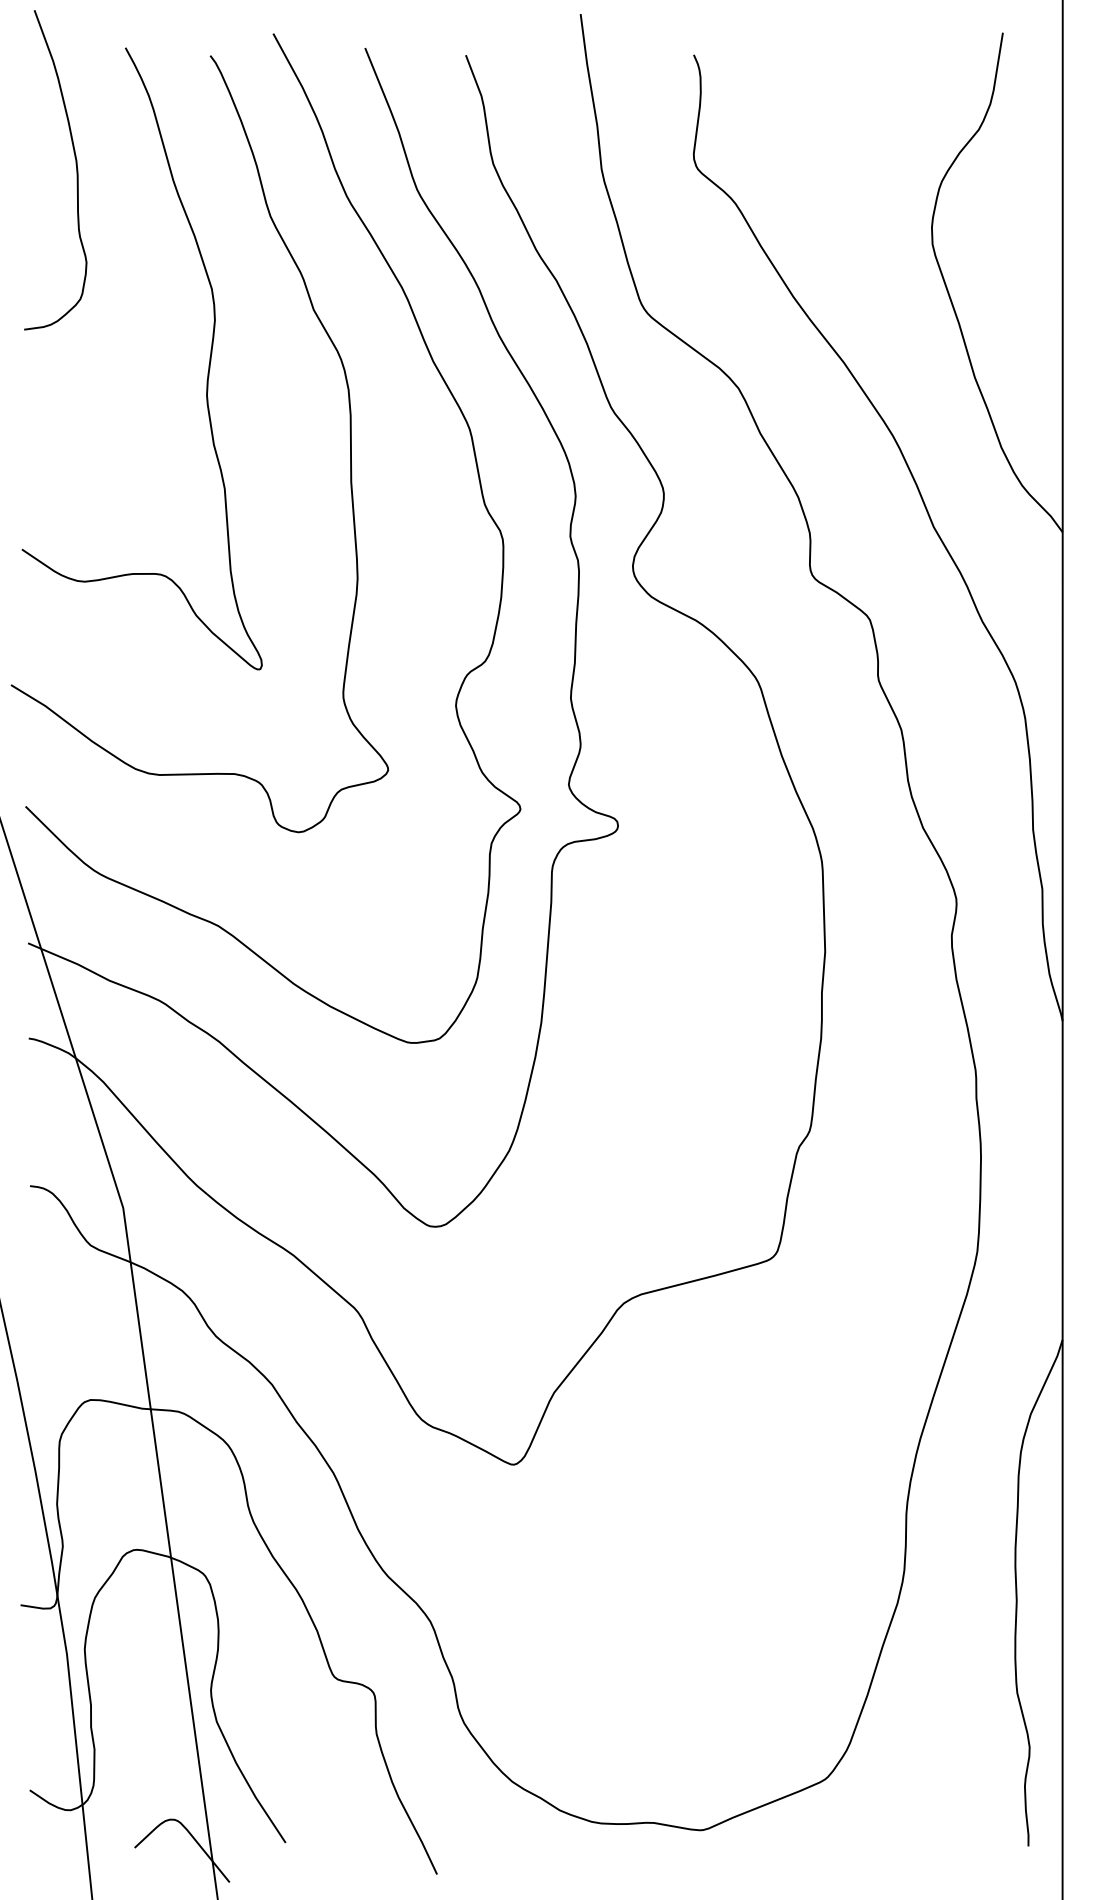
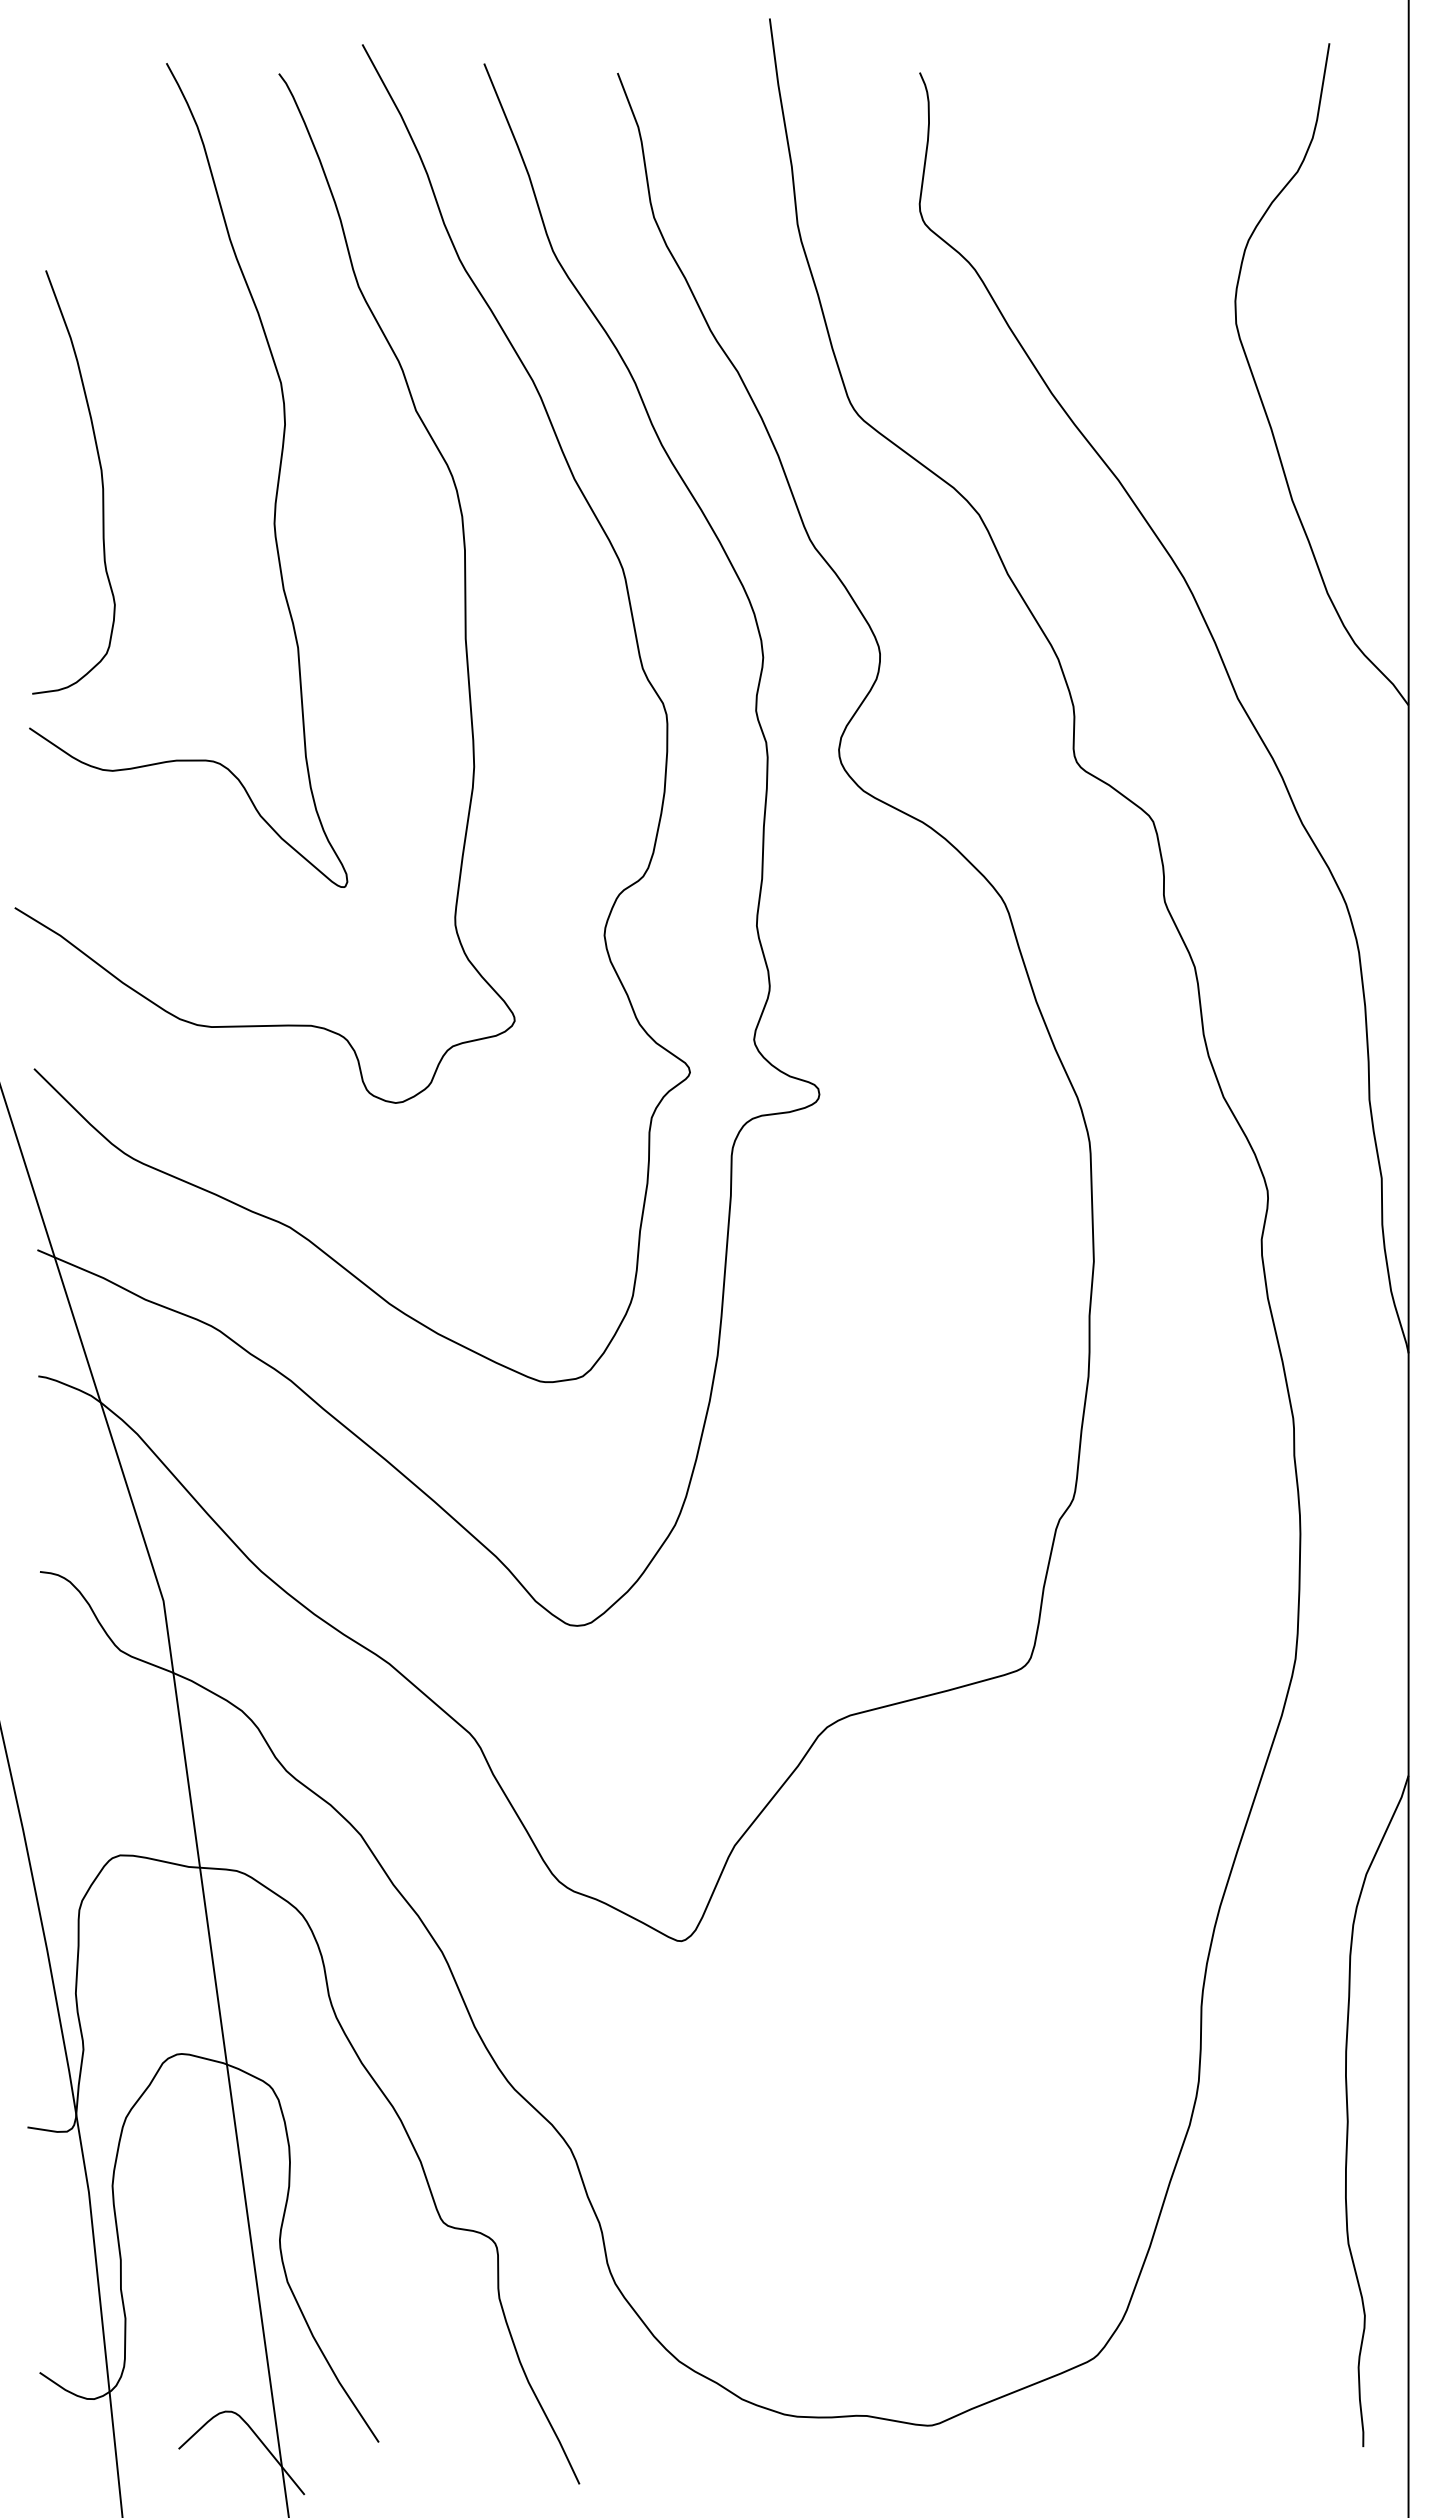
curve: (76, 170) -> (101, 482), moved

